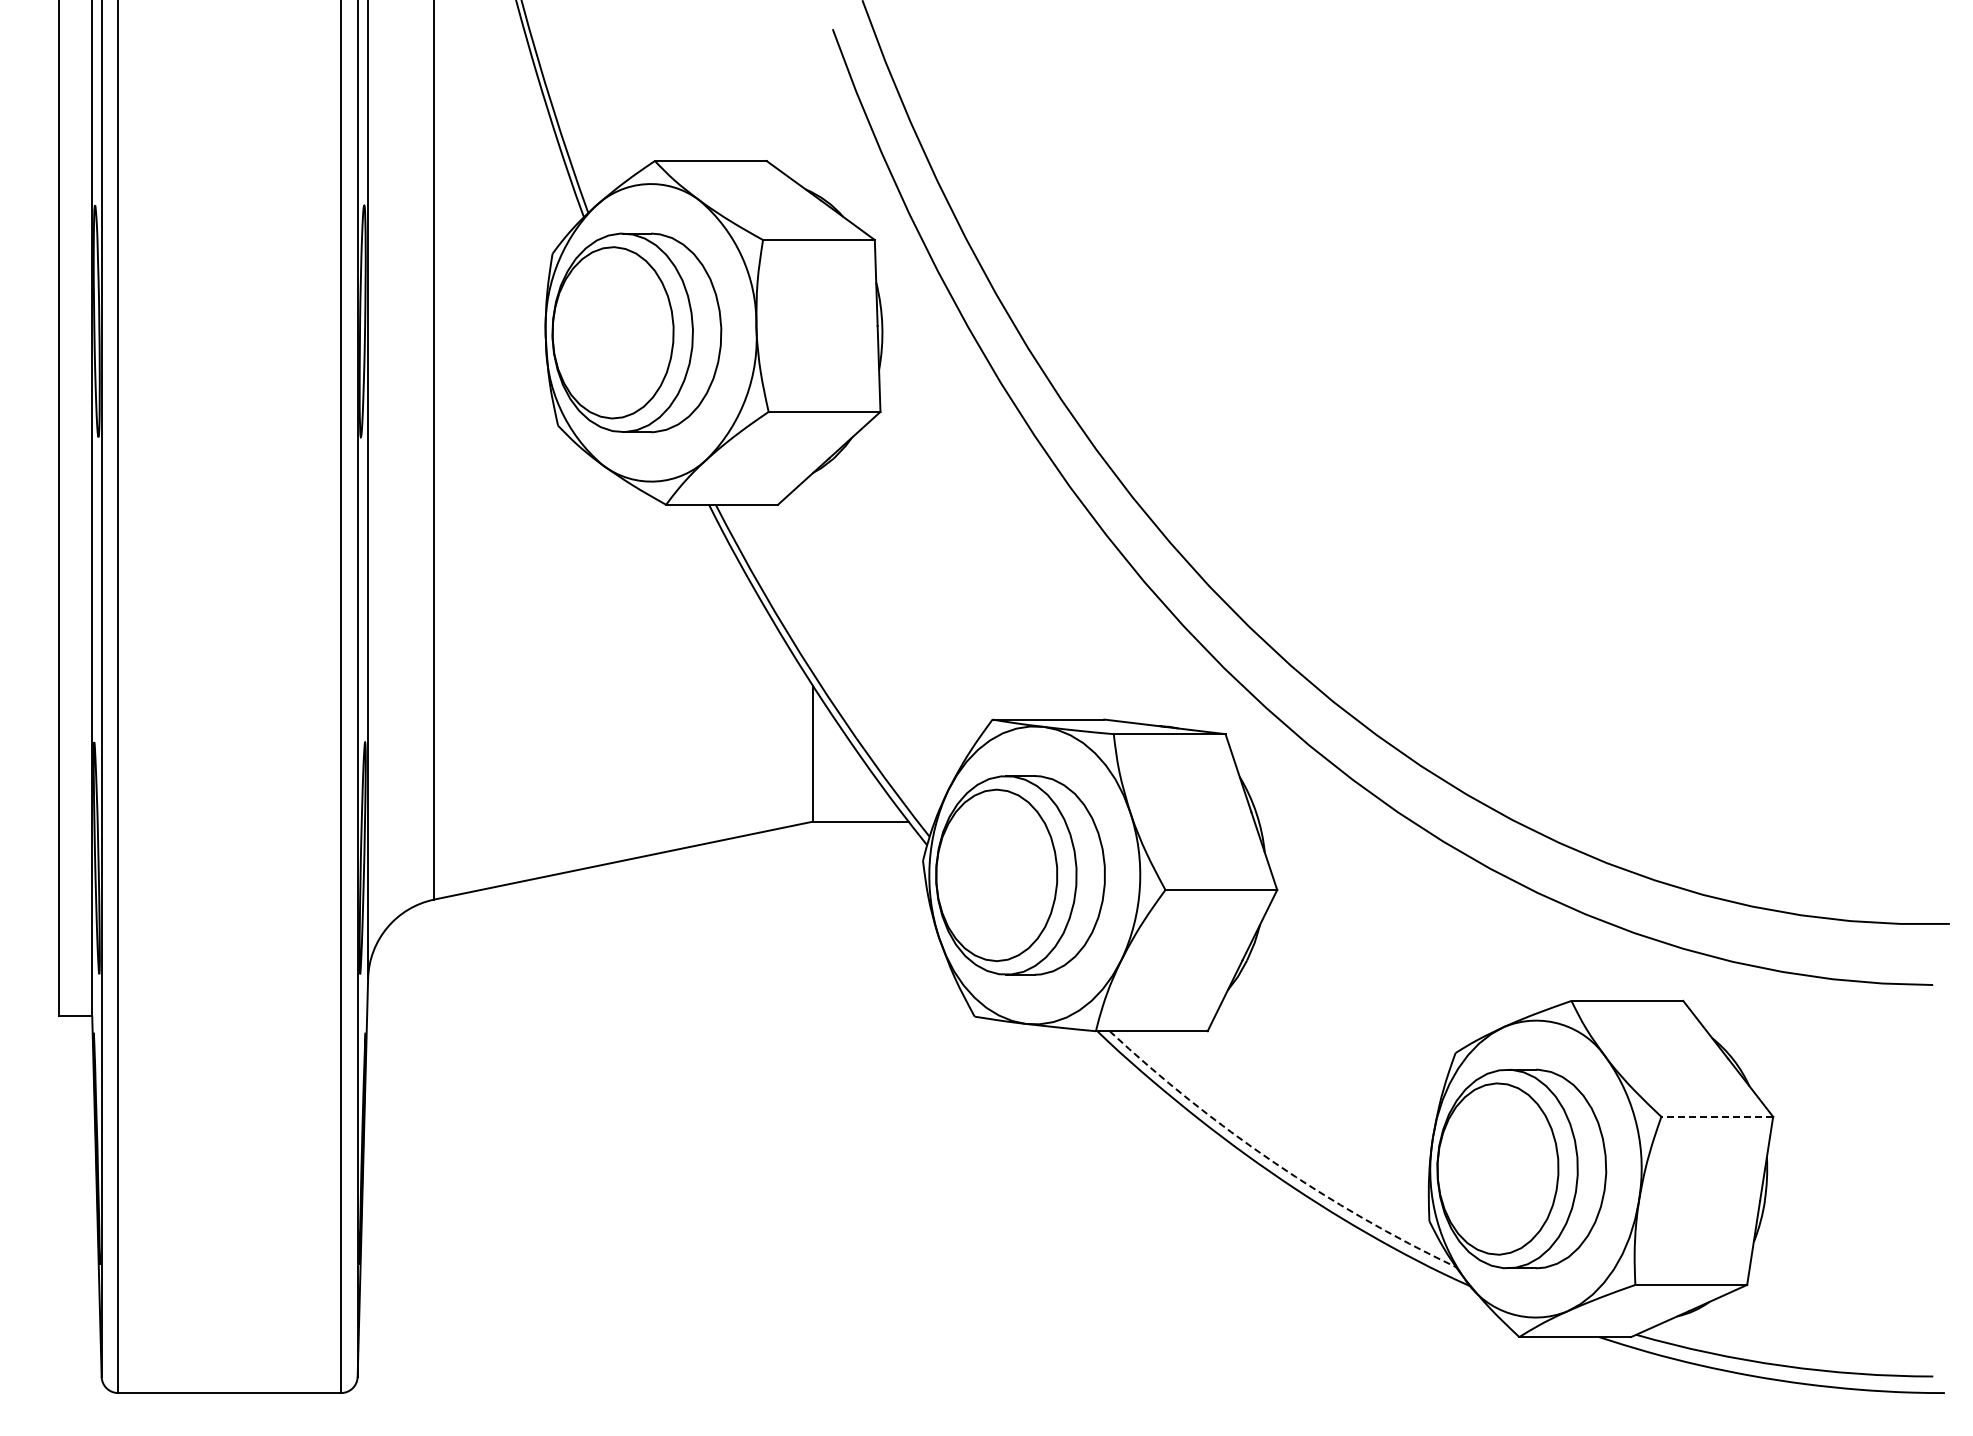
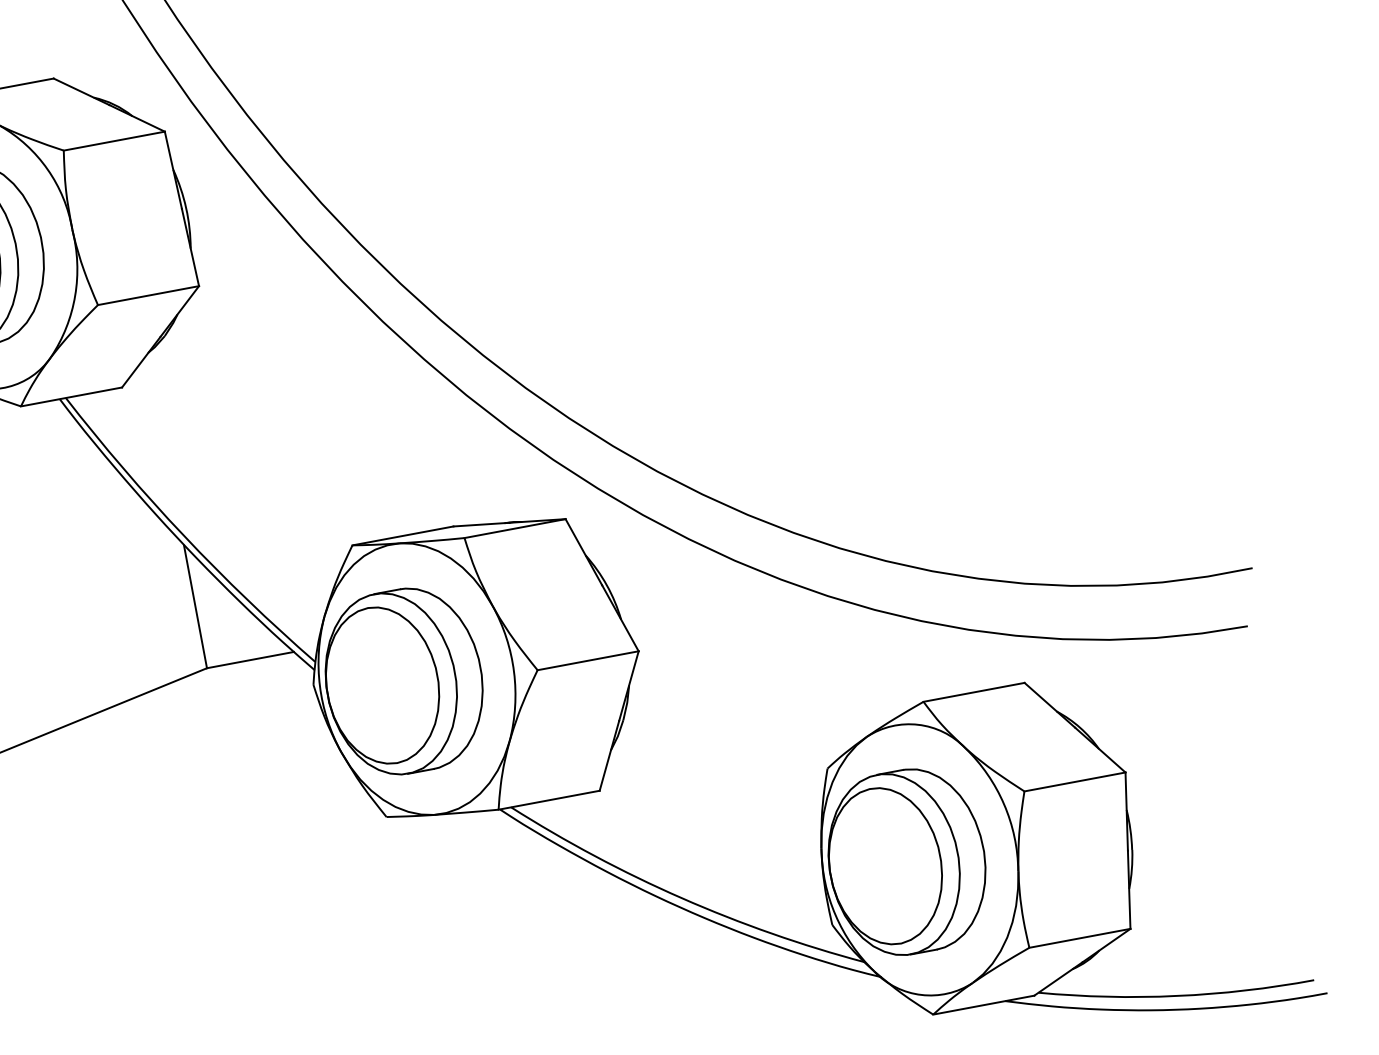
line: (1717, 1116) -> (1075, 781), dashed -> solid
arc: (1274, 1162) -> (682, 898), dashed -> solid

